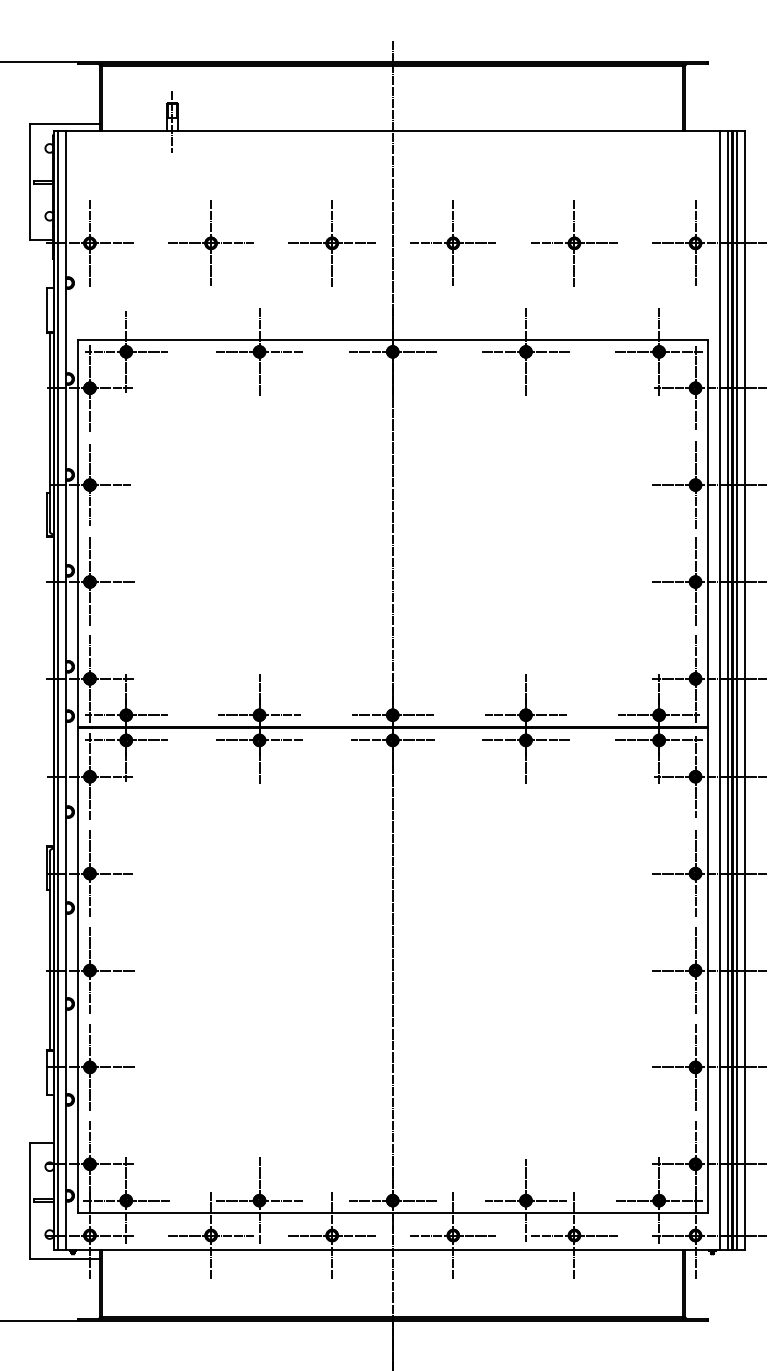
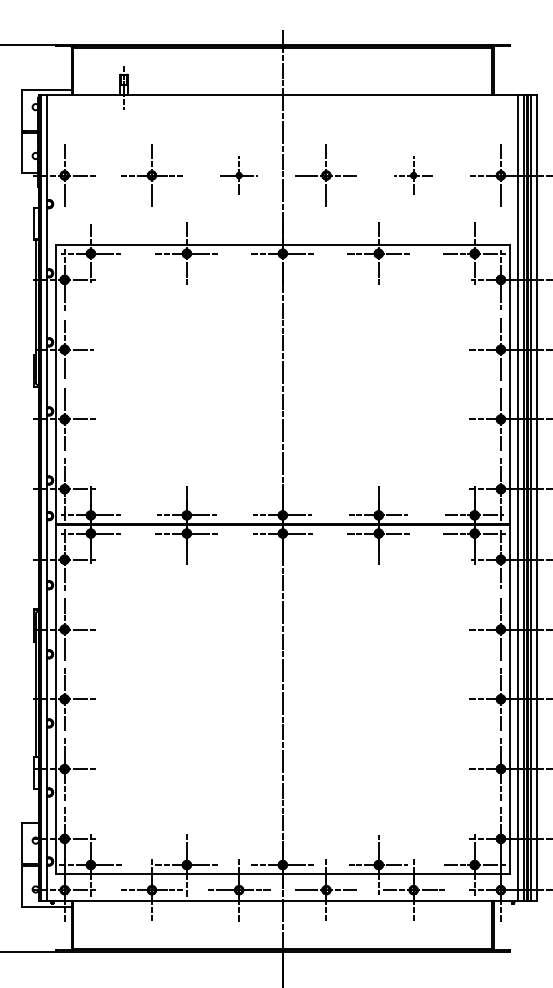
part: (331, 243) -> (238, 175), size x0.6
part: (574, 243) -> (413, 175), size x0.6

